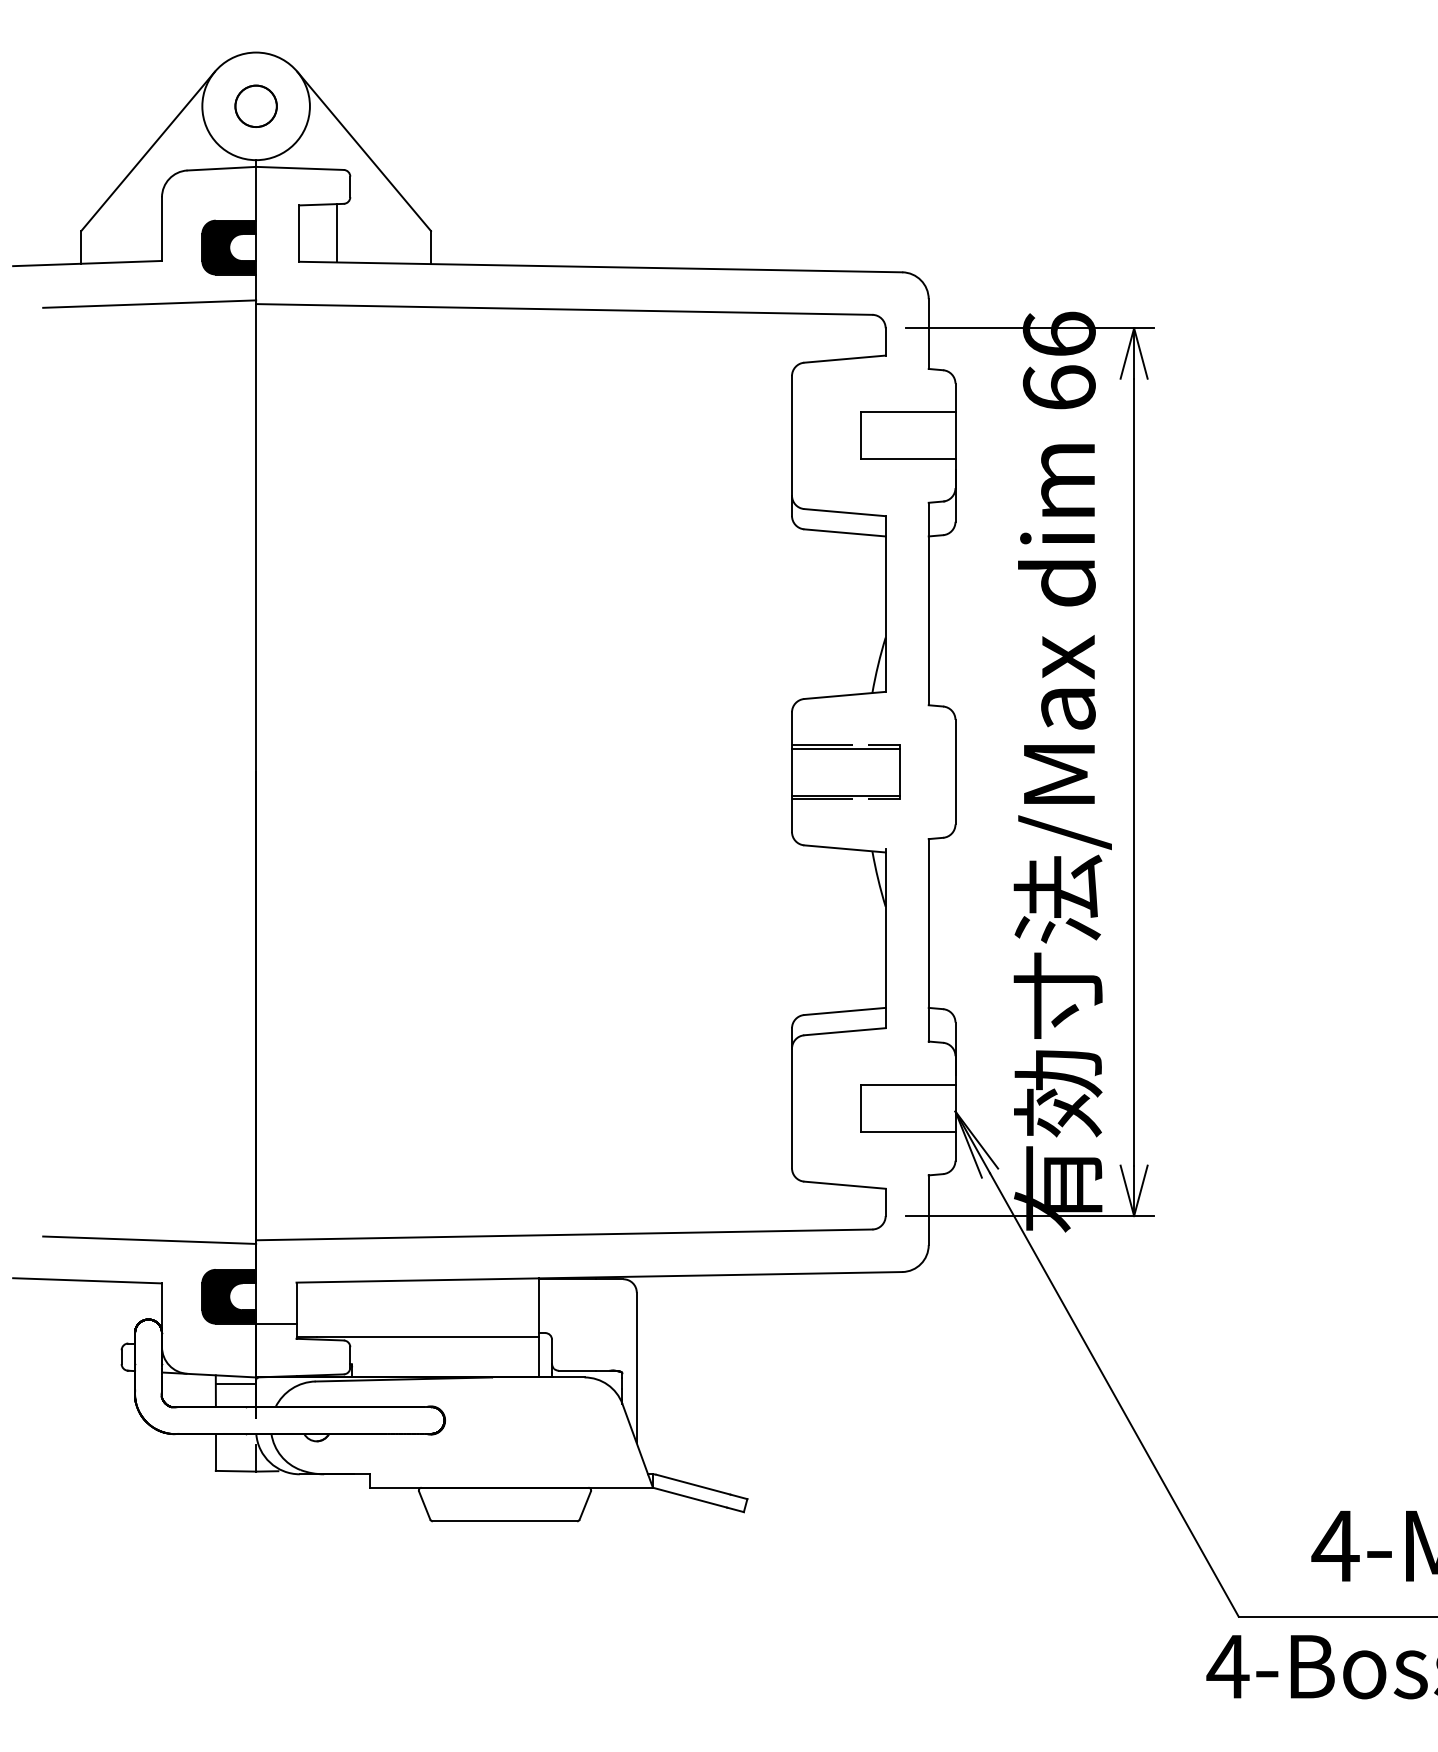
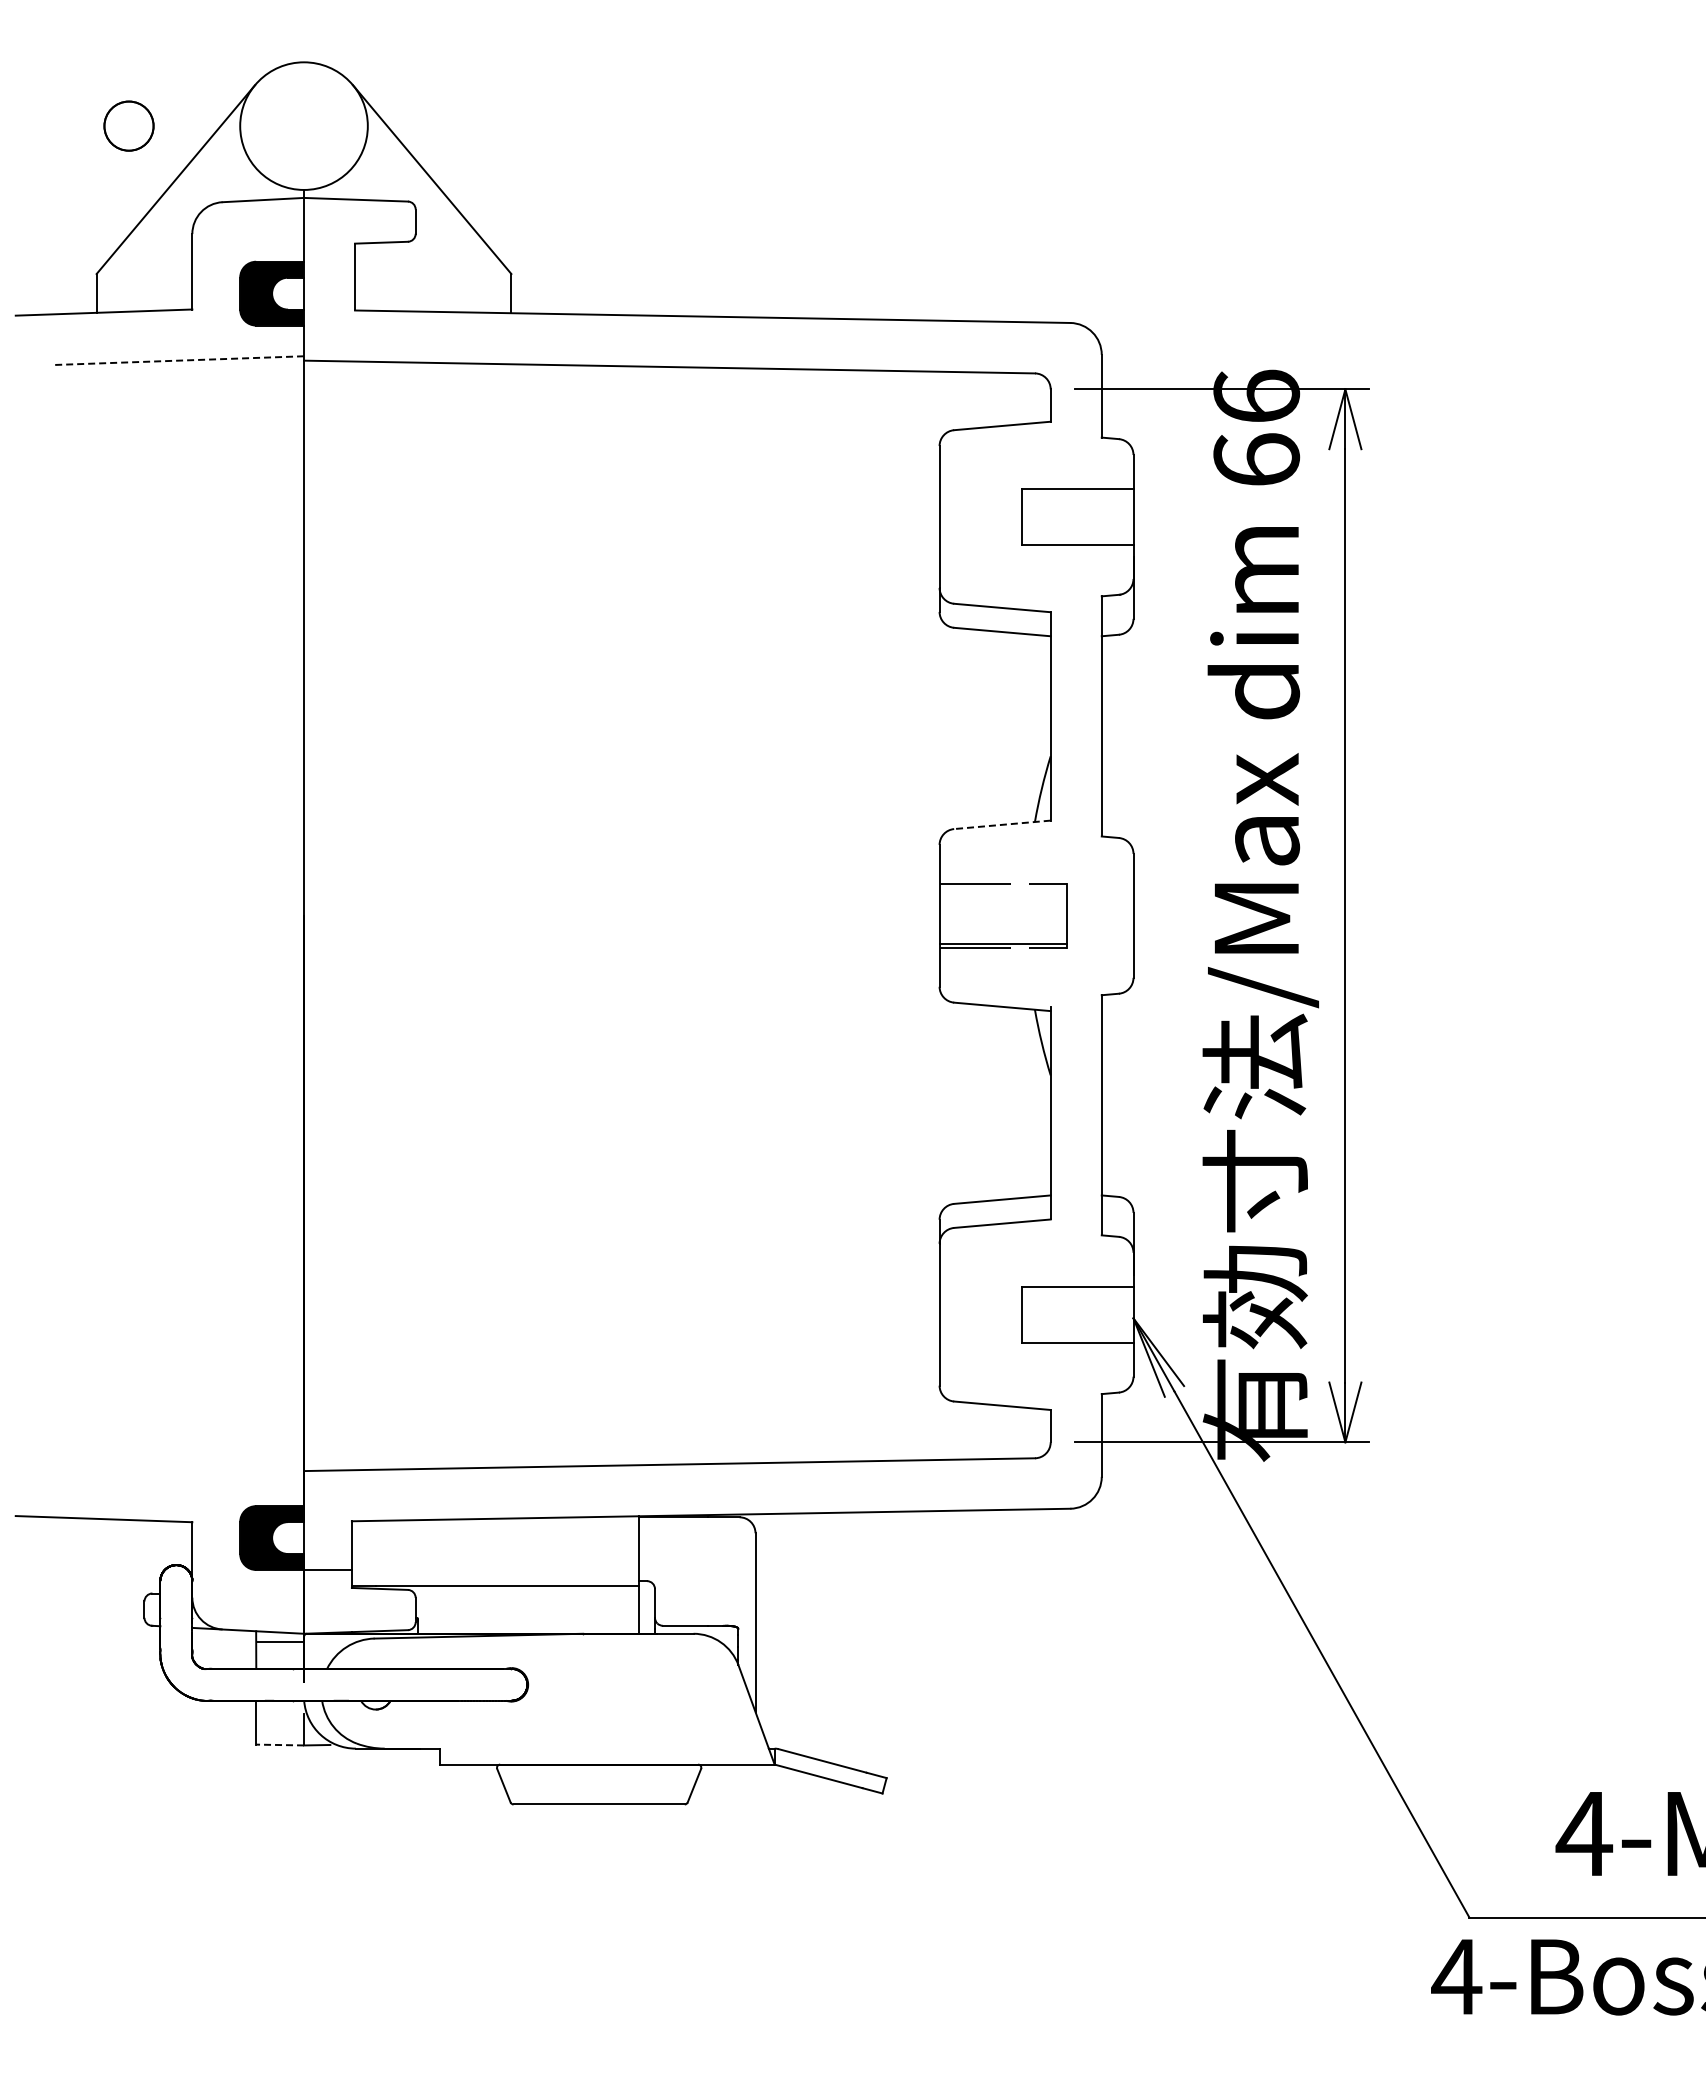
circle: (255, 105) -> (128, 125), moved
line: (336, 233) -> (399, 276), removed
line: (149, 303) -> (177, 360), solid -> dashed
line: (844, 695) -> (1001, 824), solid -> dashed
line: (845, 748) -> (1003, 887), removed
line: (149, 1239) -> (177, 1470), removed
line: (236, 1471) -> (280, 1745), solid -> dashed

